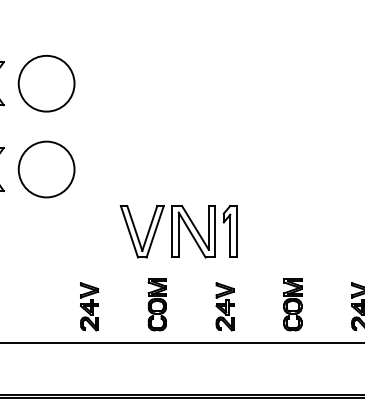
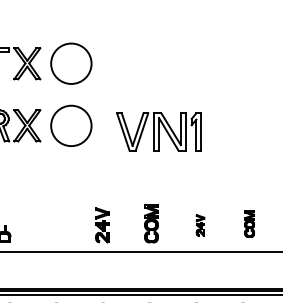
part: (177, 231) -> (158, 131), moved
part: (292, 304) -> (249, 223), size x0.7
part: (224, 306) -> (200, 225), size x0.6

